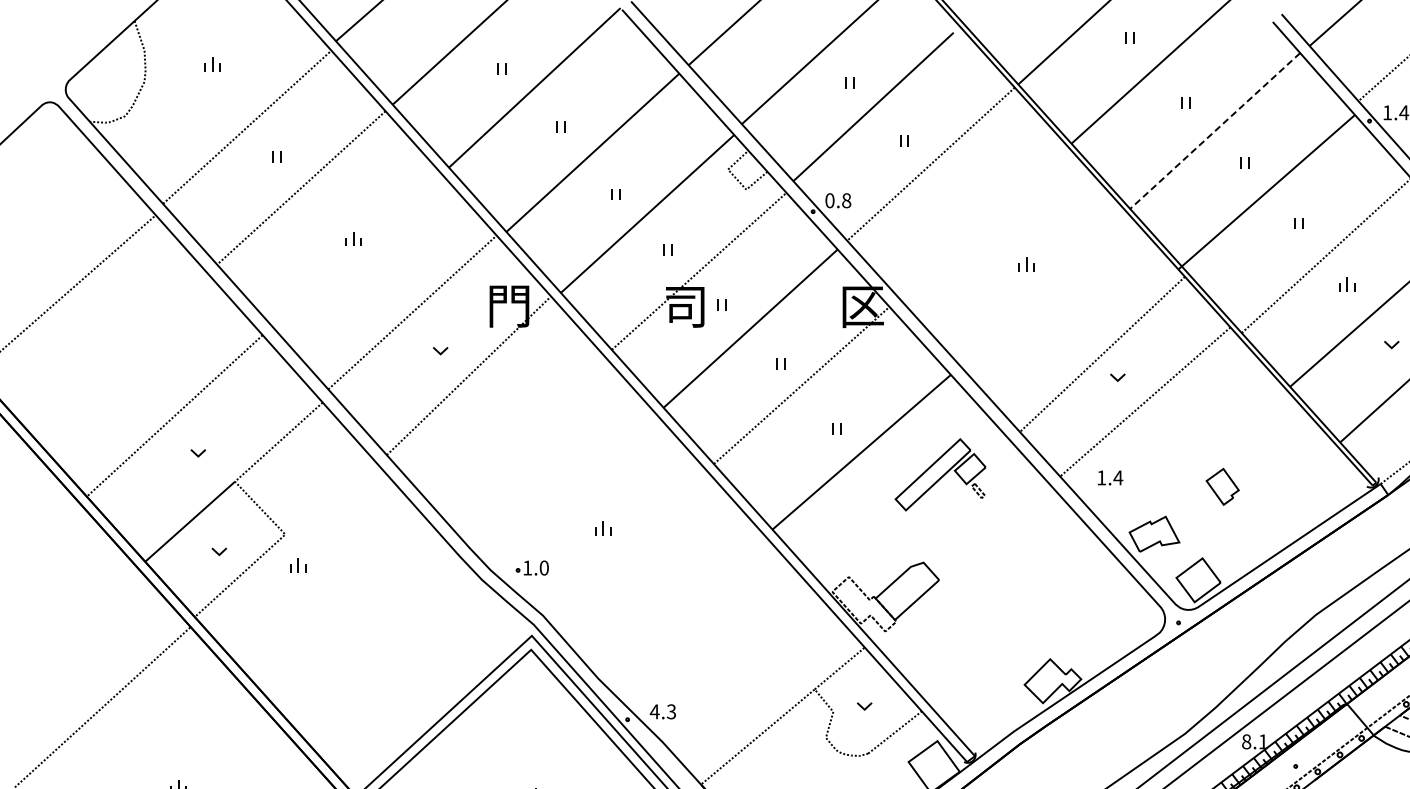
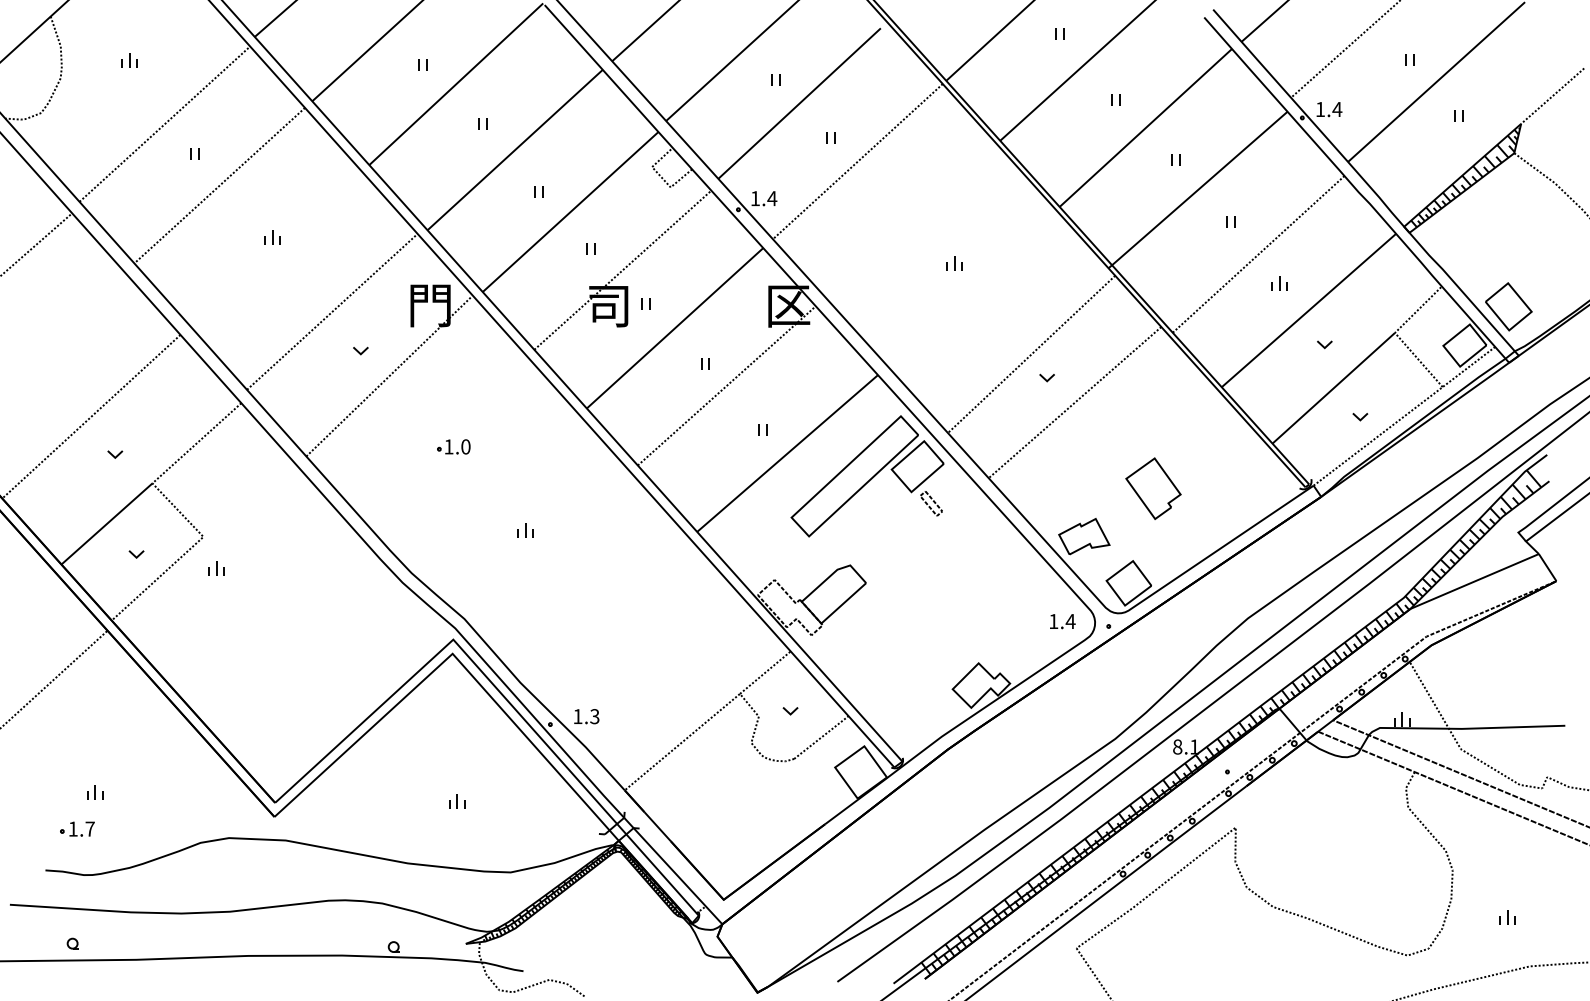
line: (1214, 130) -> (1145, 127), dashed -> solid
text: (837, 200) -> (763, 198), 0.8 -> 1.4
part: (940, 474) -> (867, 476), size x1.67
text: (1110, 477) -> (1062, 621), moved
part: (1222, 486) -> (1153, 488), size x1.67
part: (532, 567) -> (453, 446), moved
text: (654, 711) -> (577, 716), 4.3 -> 1.3

